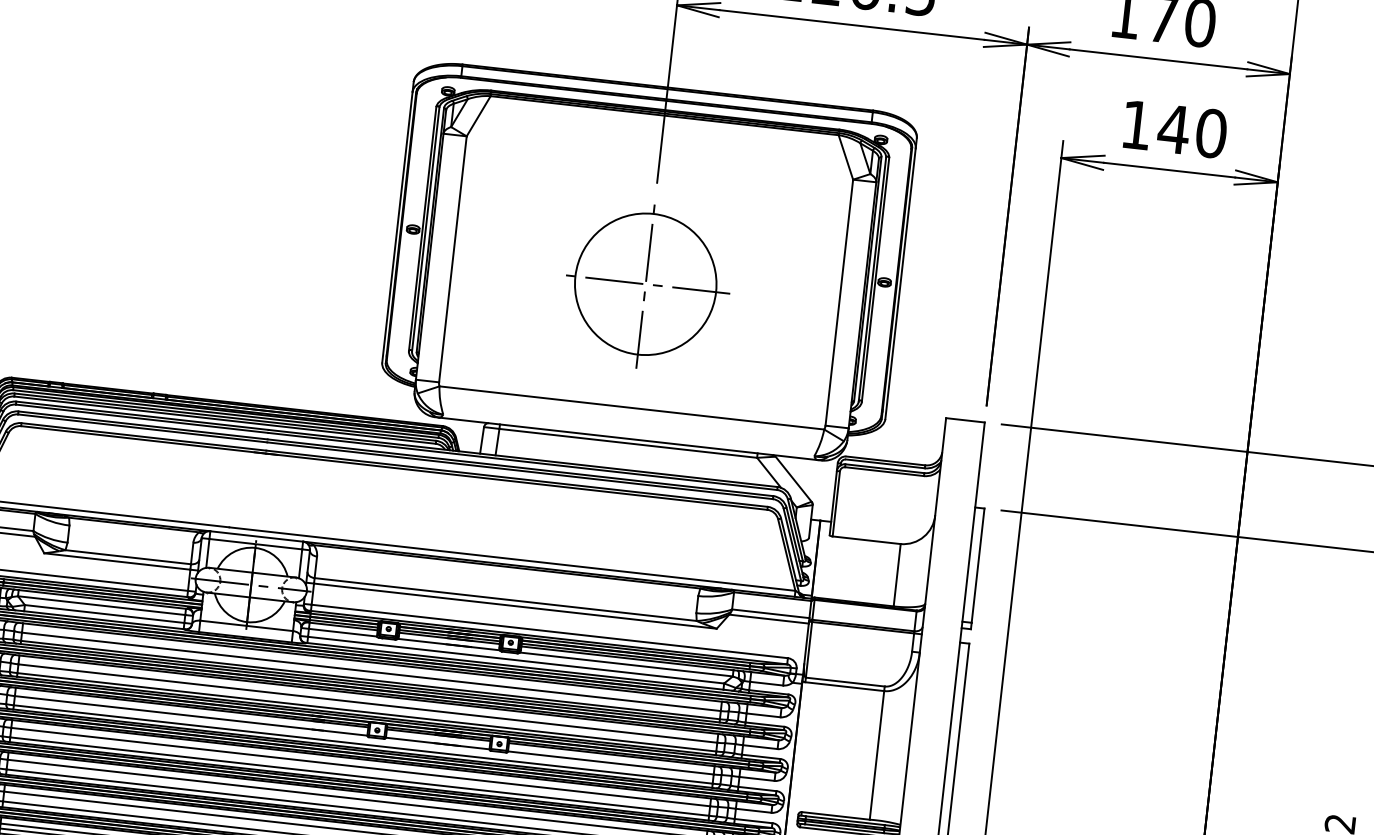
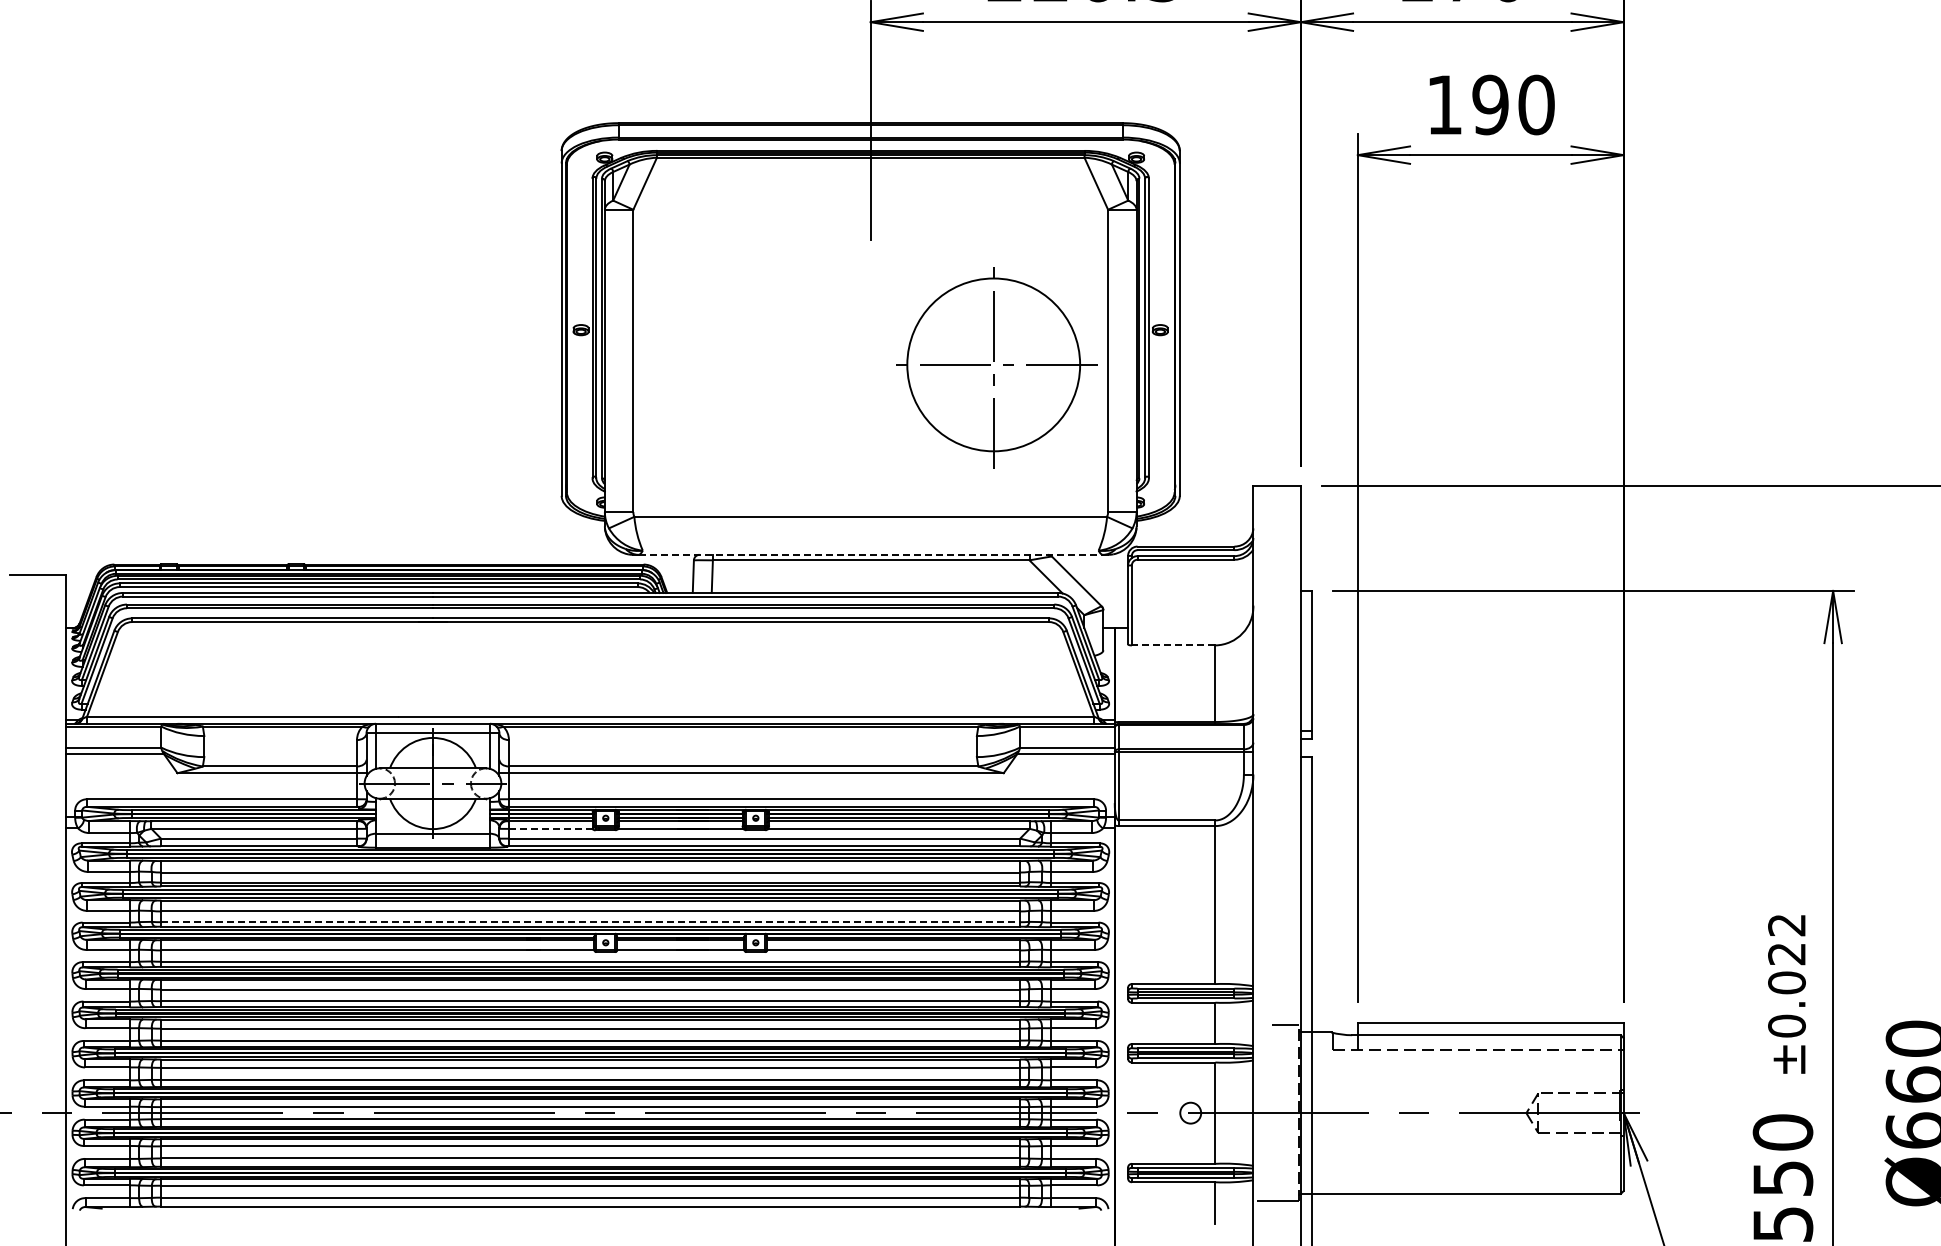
text: (1173, 128) -> (1490, 104), 140 -> 190
part: (647, 286) -> (996, 367), moved
line: (629, 438) -> (871, 554), solid -> dashed
line: (866, 540) -> (1173, 645), solid -> dashed
line: (342, 632) -> (550, 828), solid -> dashed
line: (367, 712) -> (591, 922), solid -> dashed

